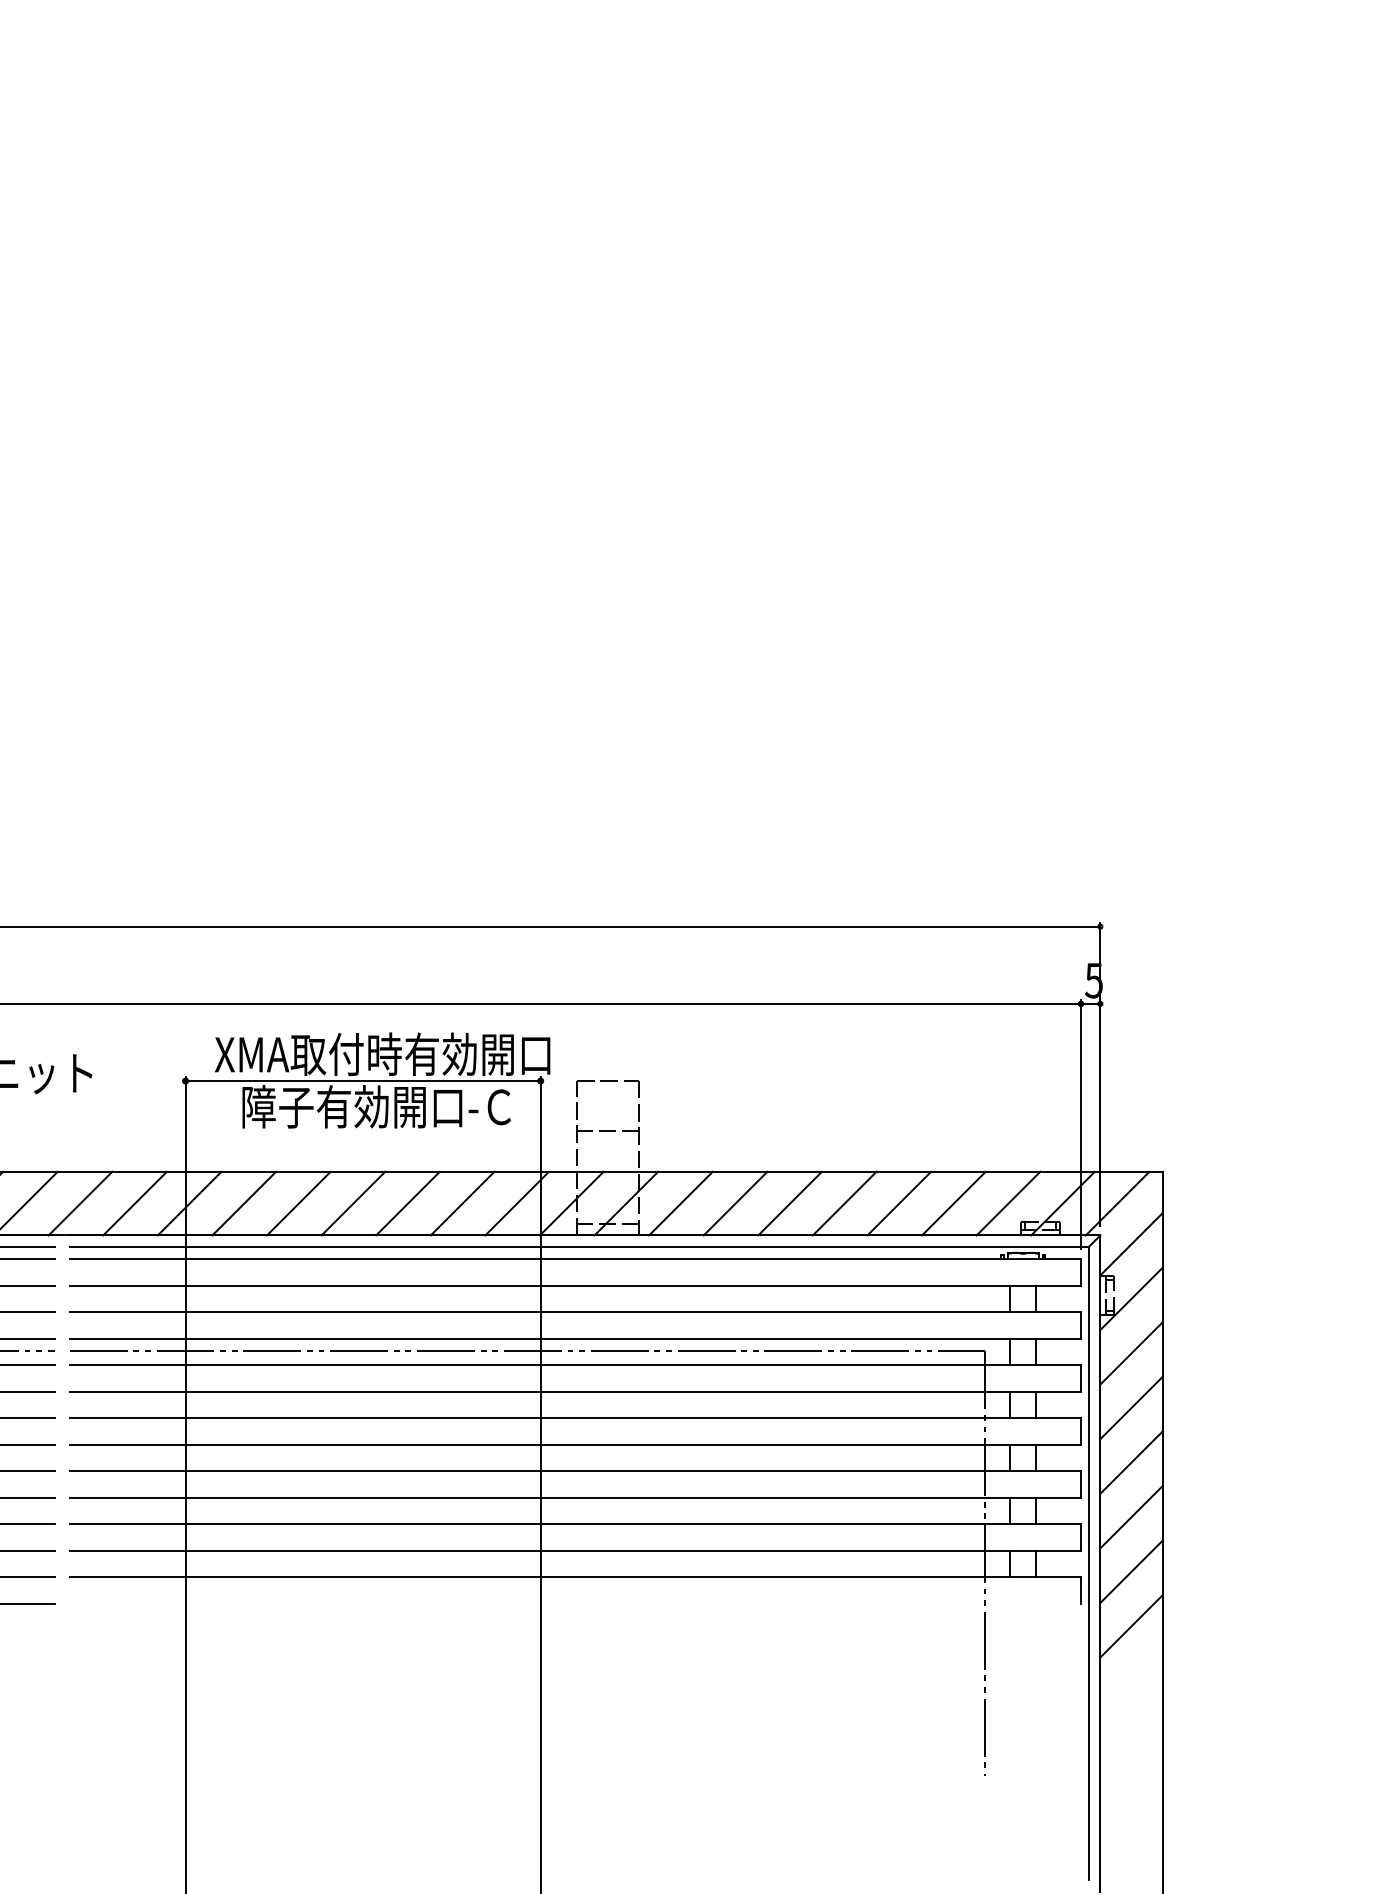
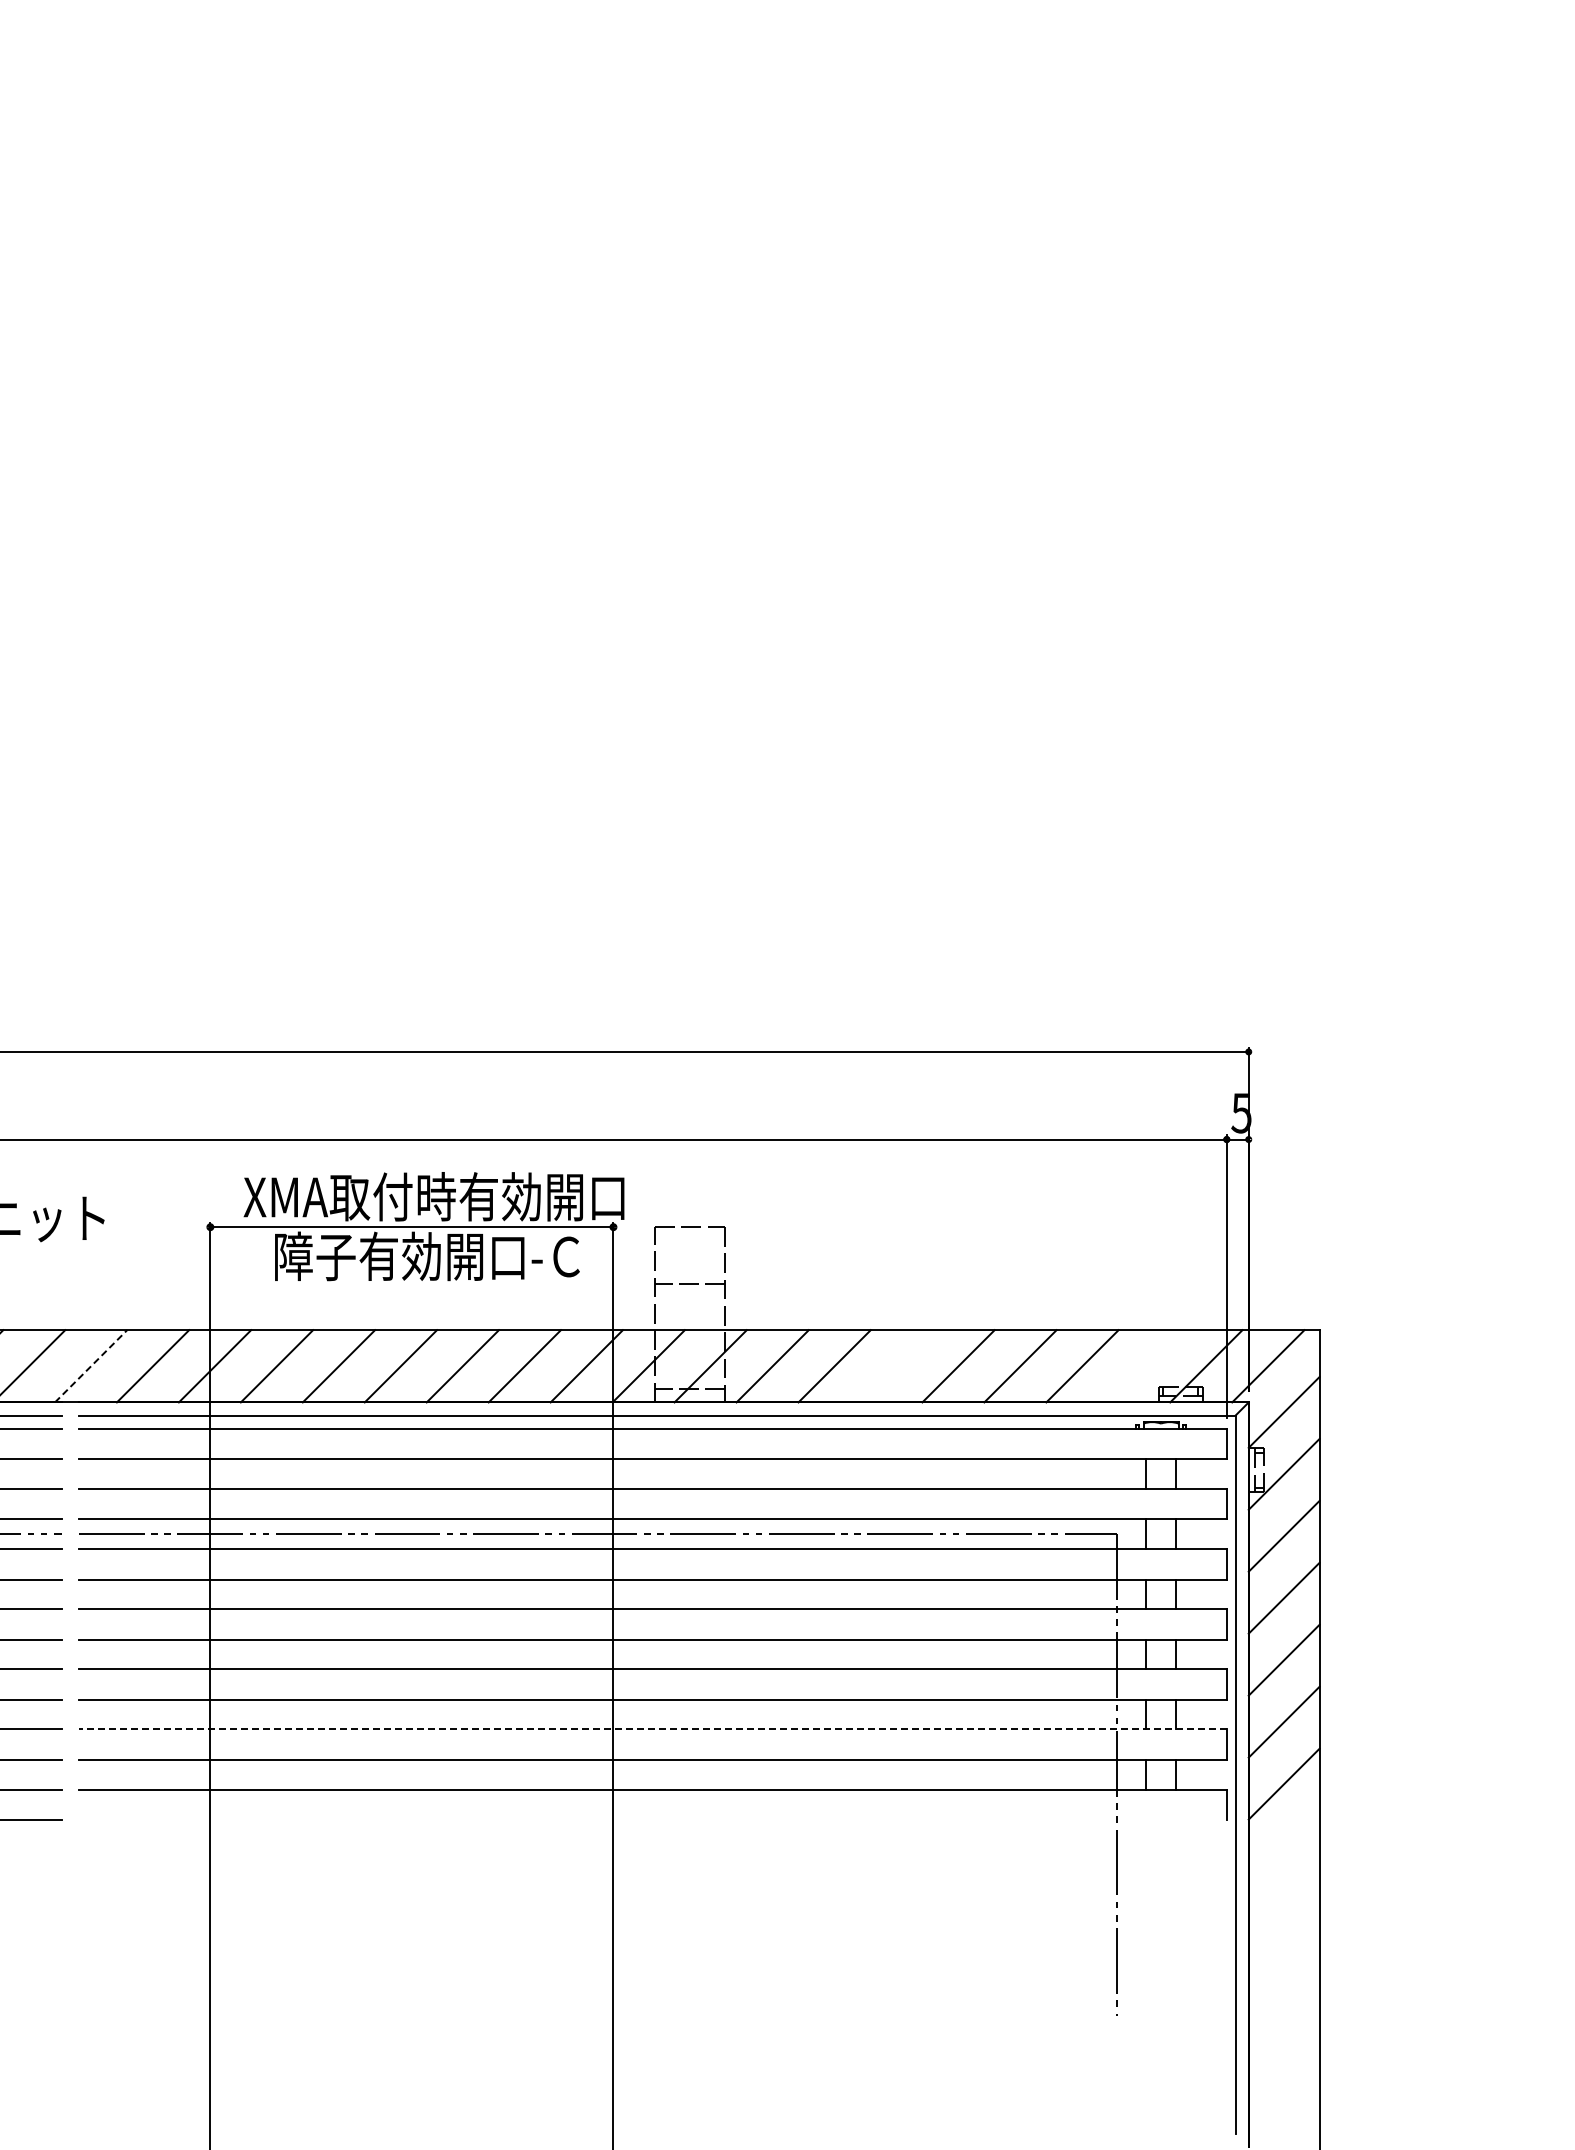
line: (80, 1202) -> (91, 1365), solid -> dashed
line: (790, 1203) -> (896, 1366), removed
line: (1008, 1203) -> (1144, 1366), removed
line: (575, 1523) -> (652, 1729), solid -> dashed
line: (1130, 1625) -> (1283, 1845), removed

